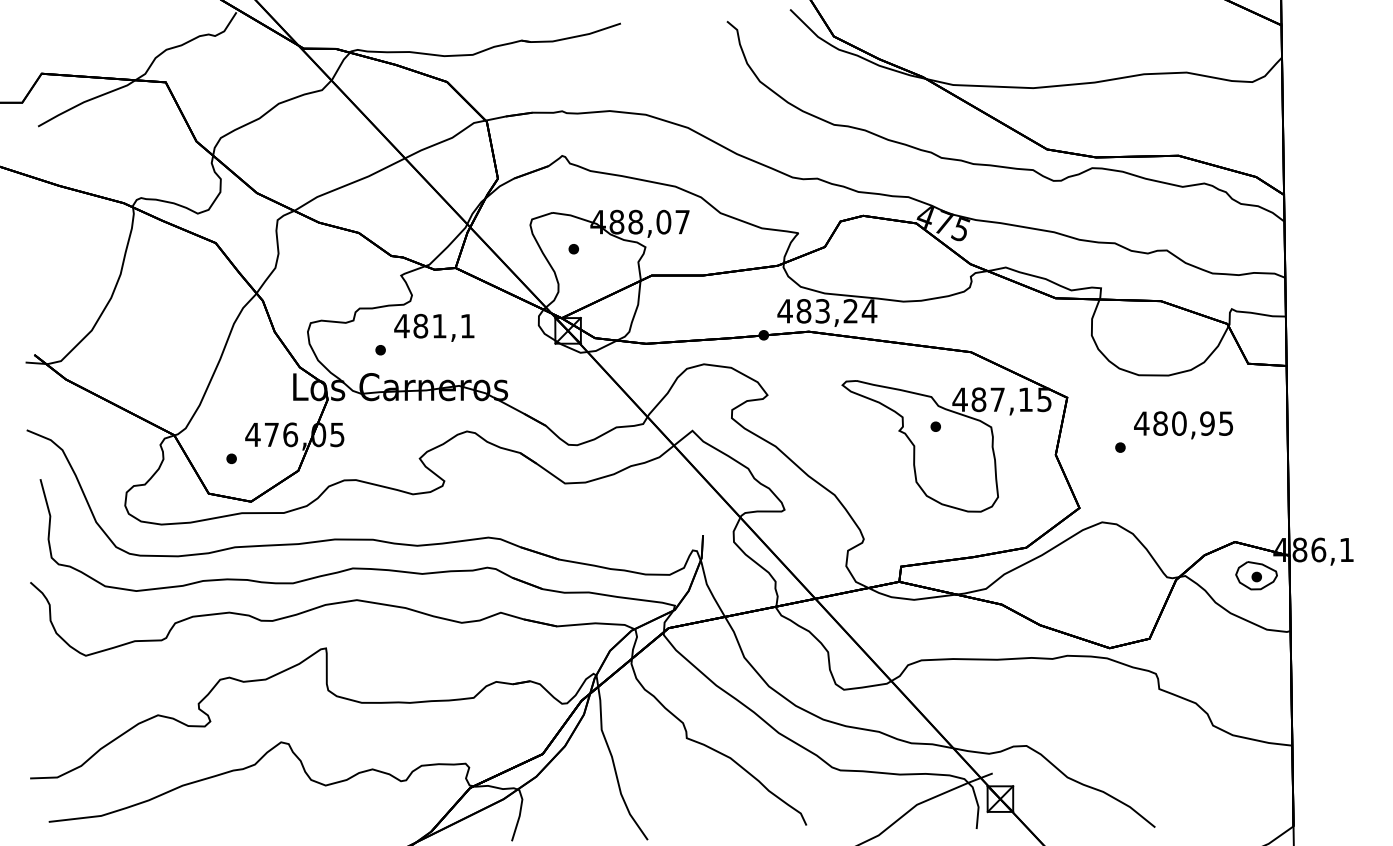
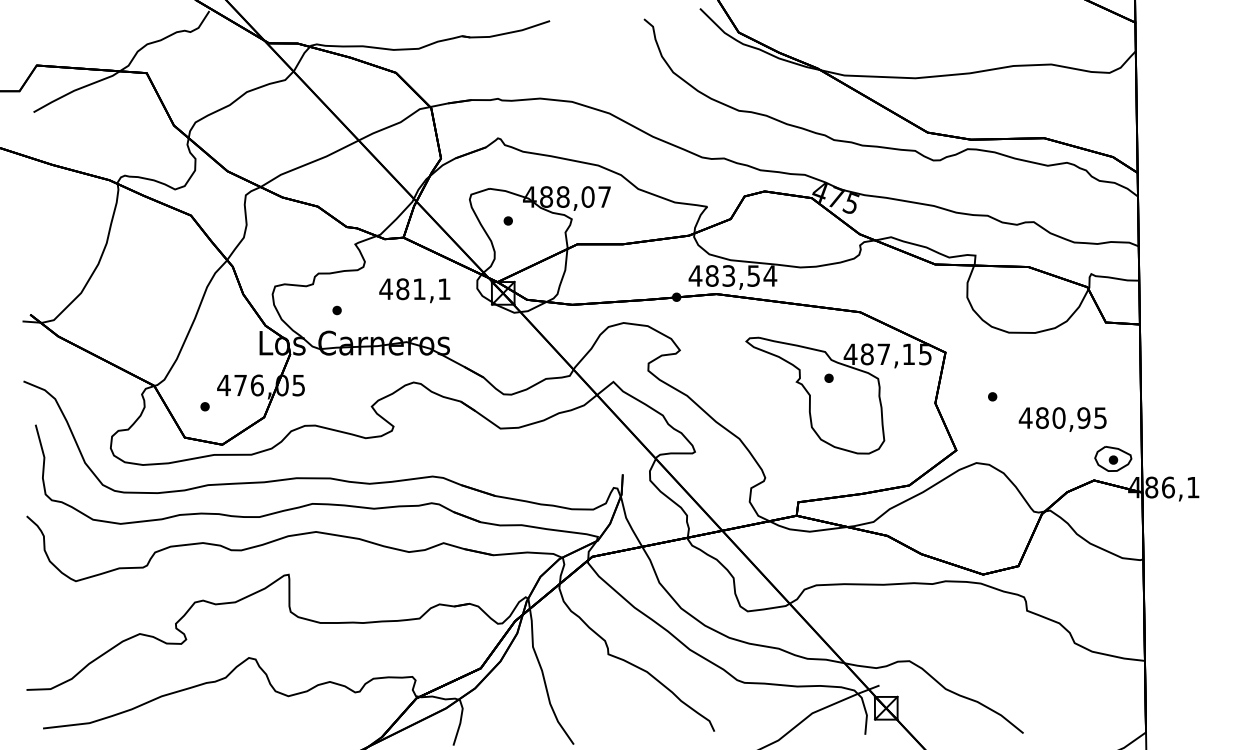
text: (850, 311) -> (753, 276), 483,24 -> 483,54
text: (434, 327) -> (414, 290), moved
text: (1183, 425) -> (1062, 419), moved
part: (1256, 575) -> (1113, 458), moved

